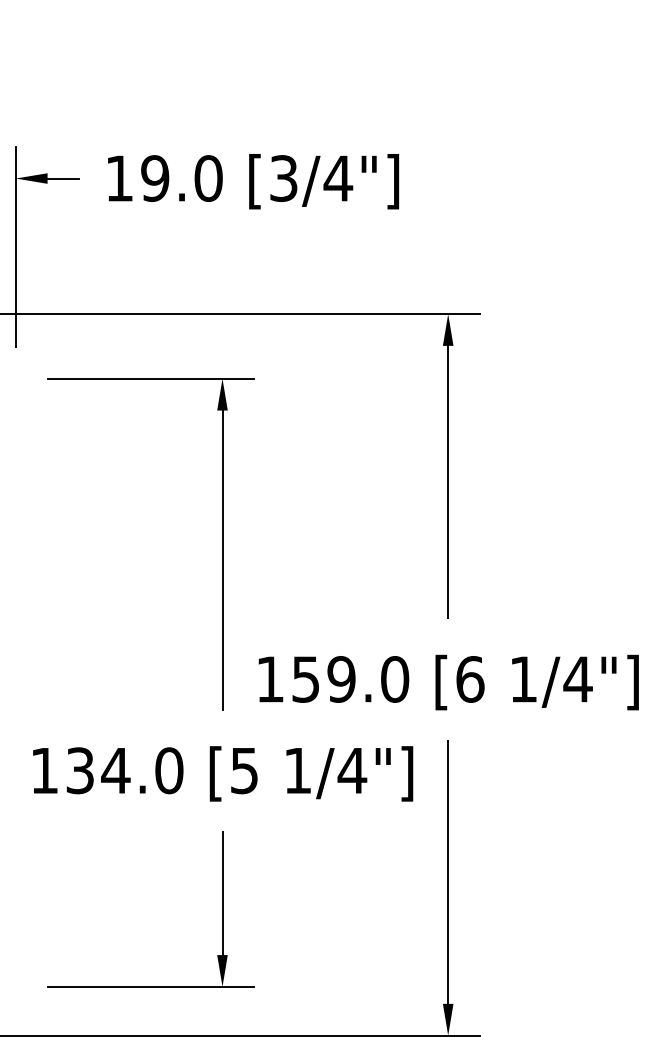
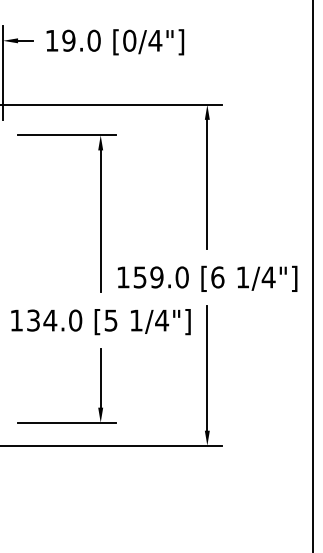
text: (283, 177) -> (129, 40), [3/4"] -> [0/4"]

